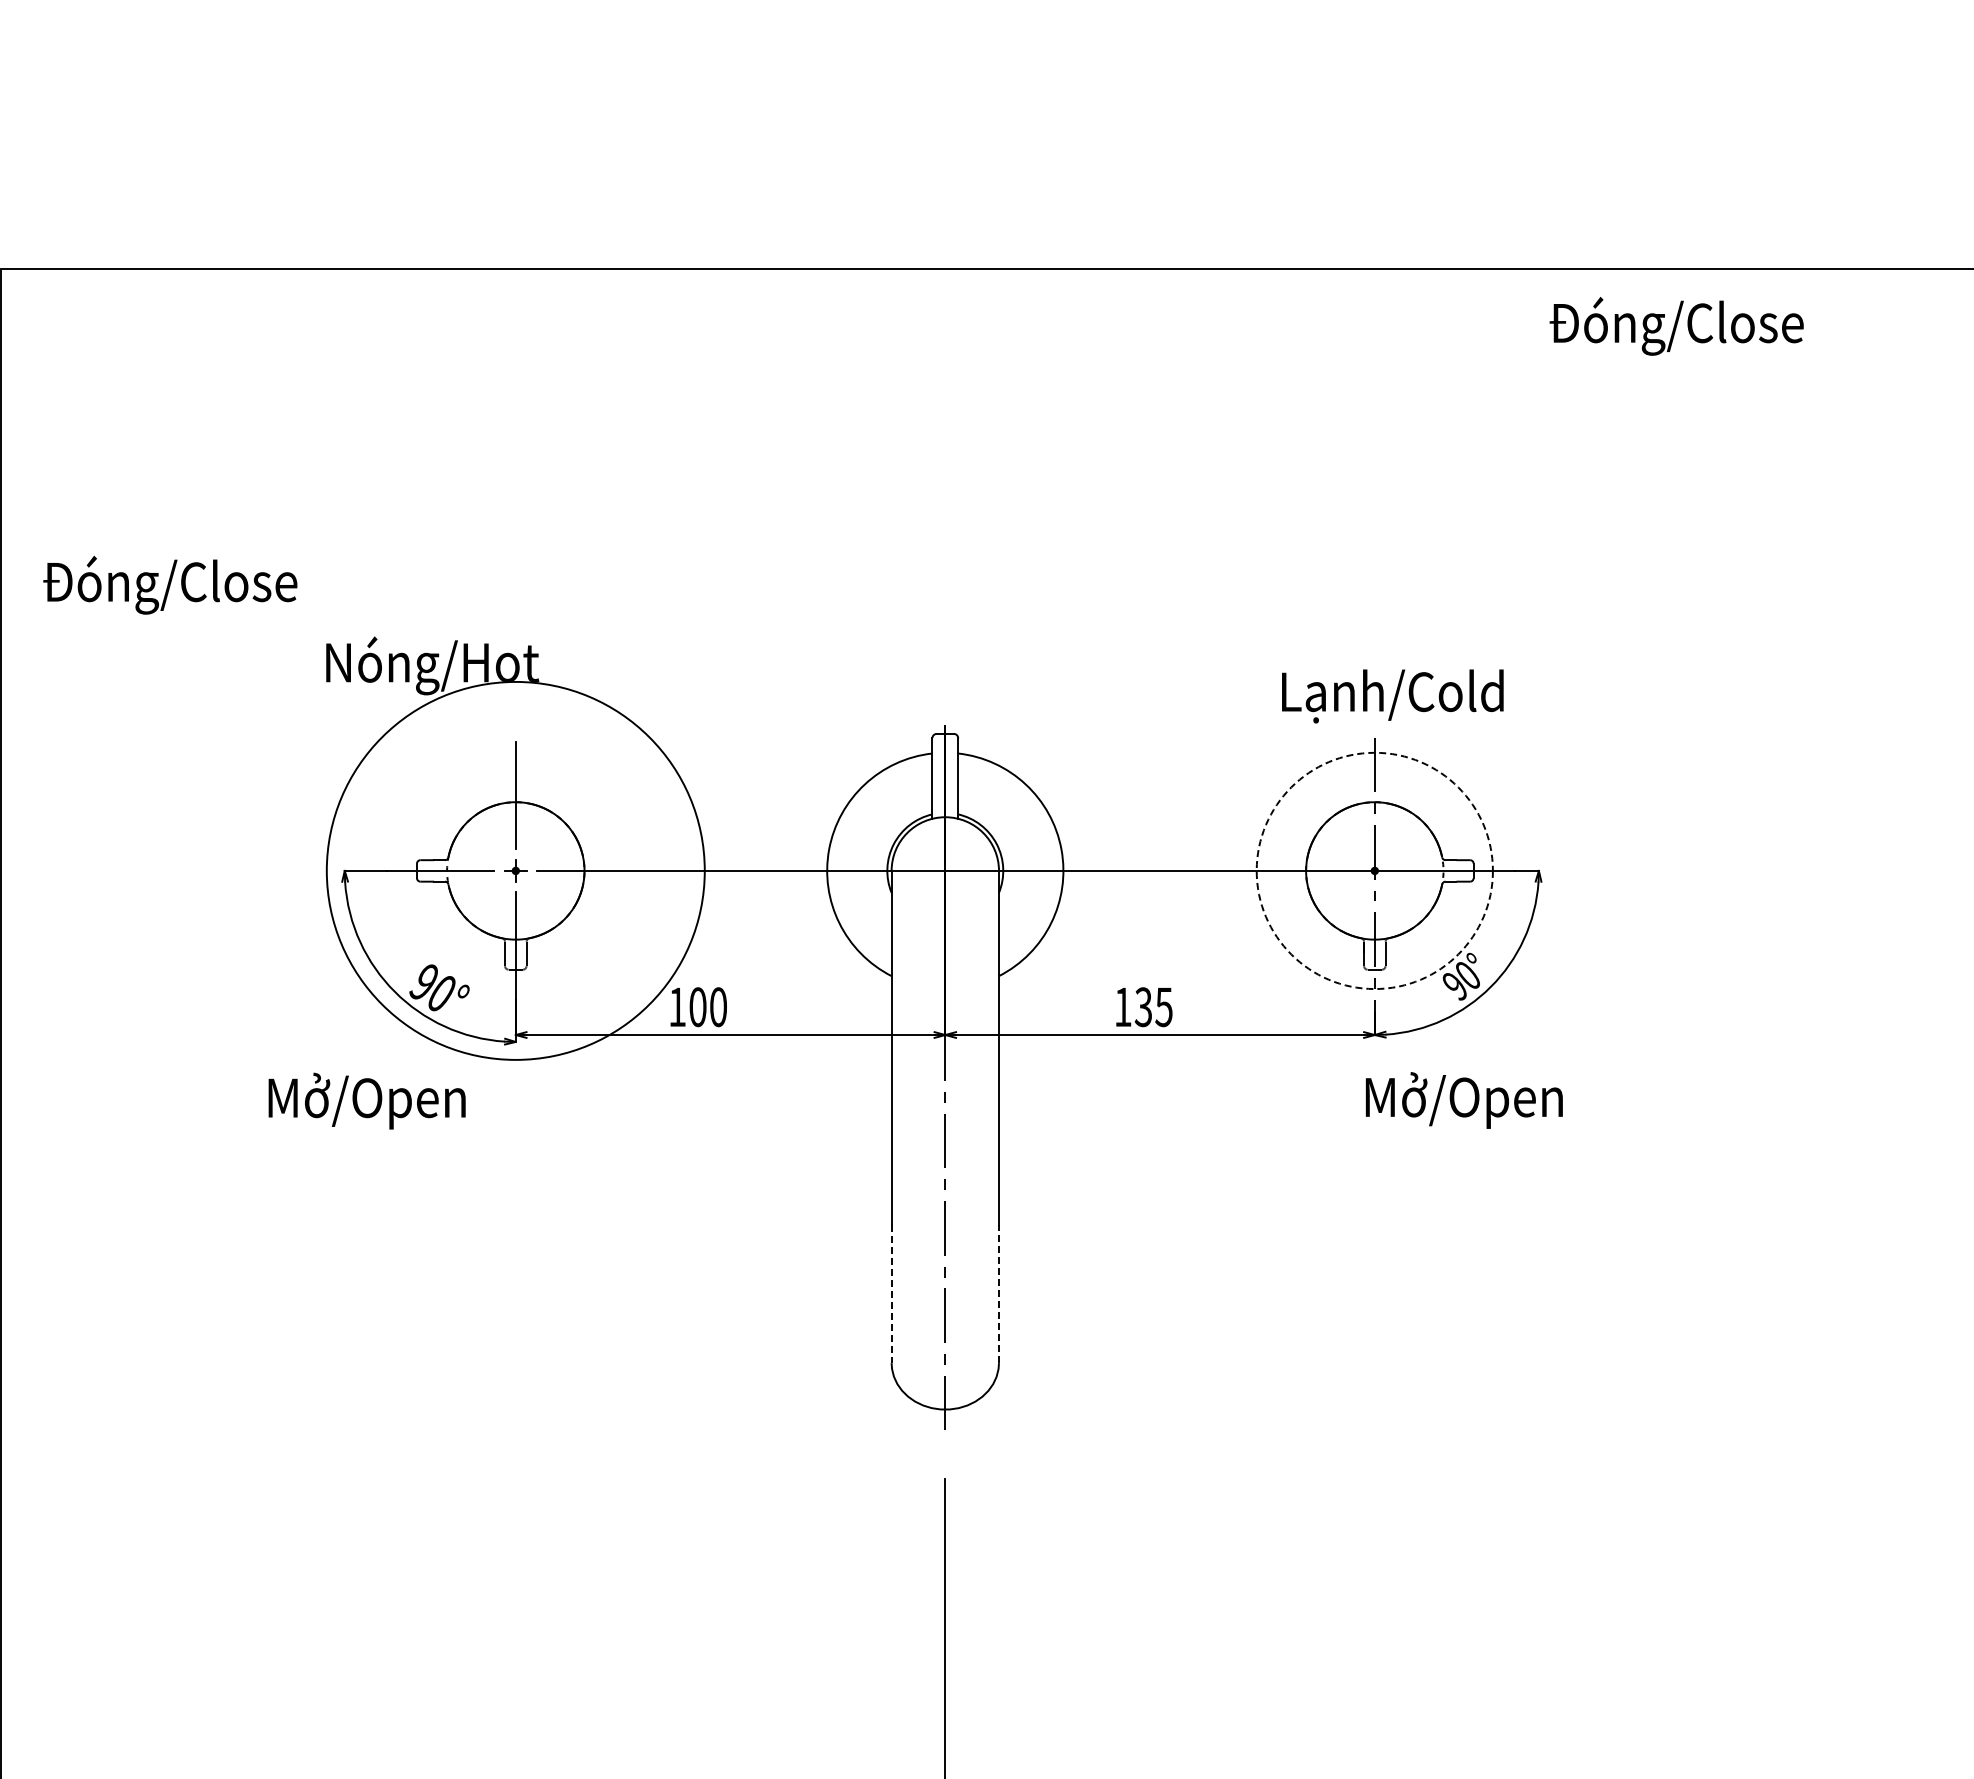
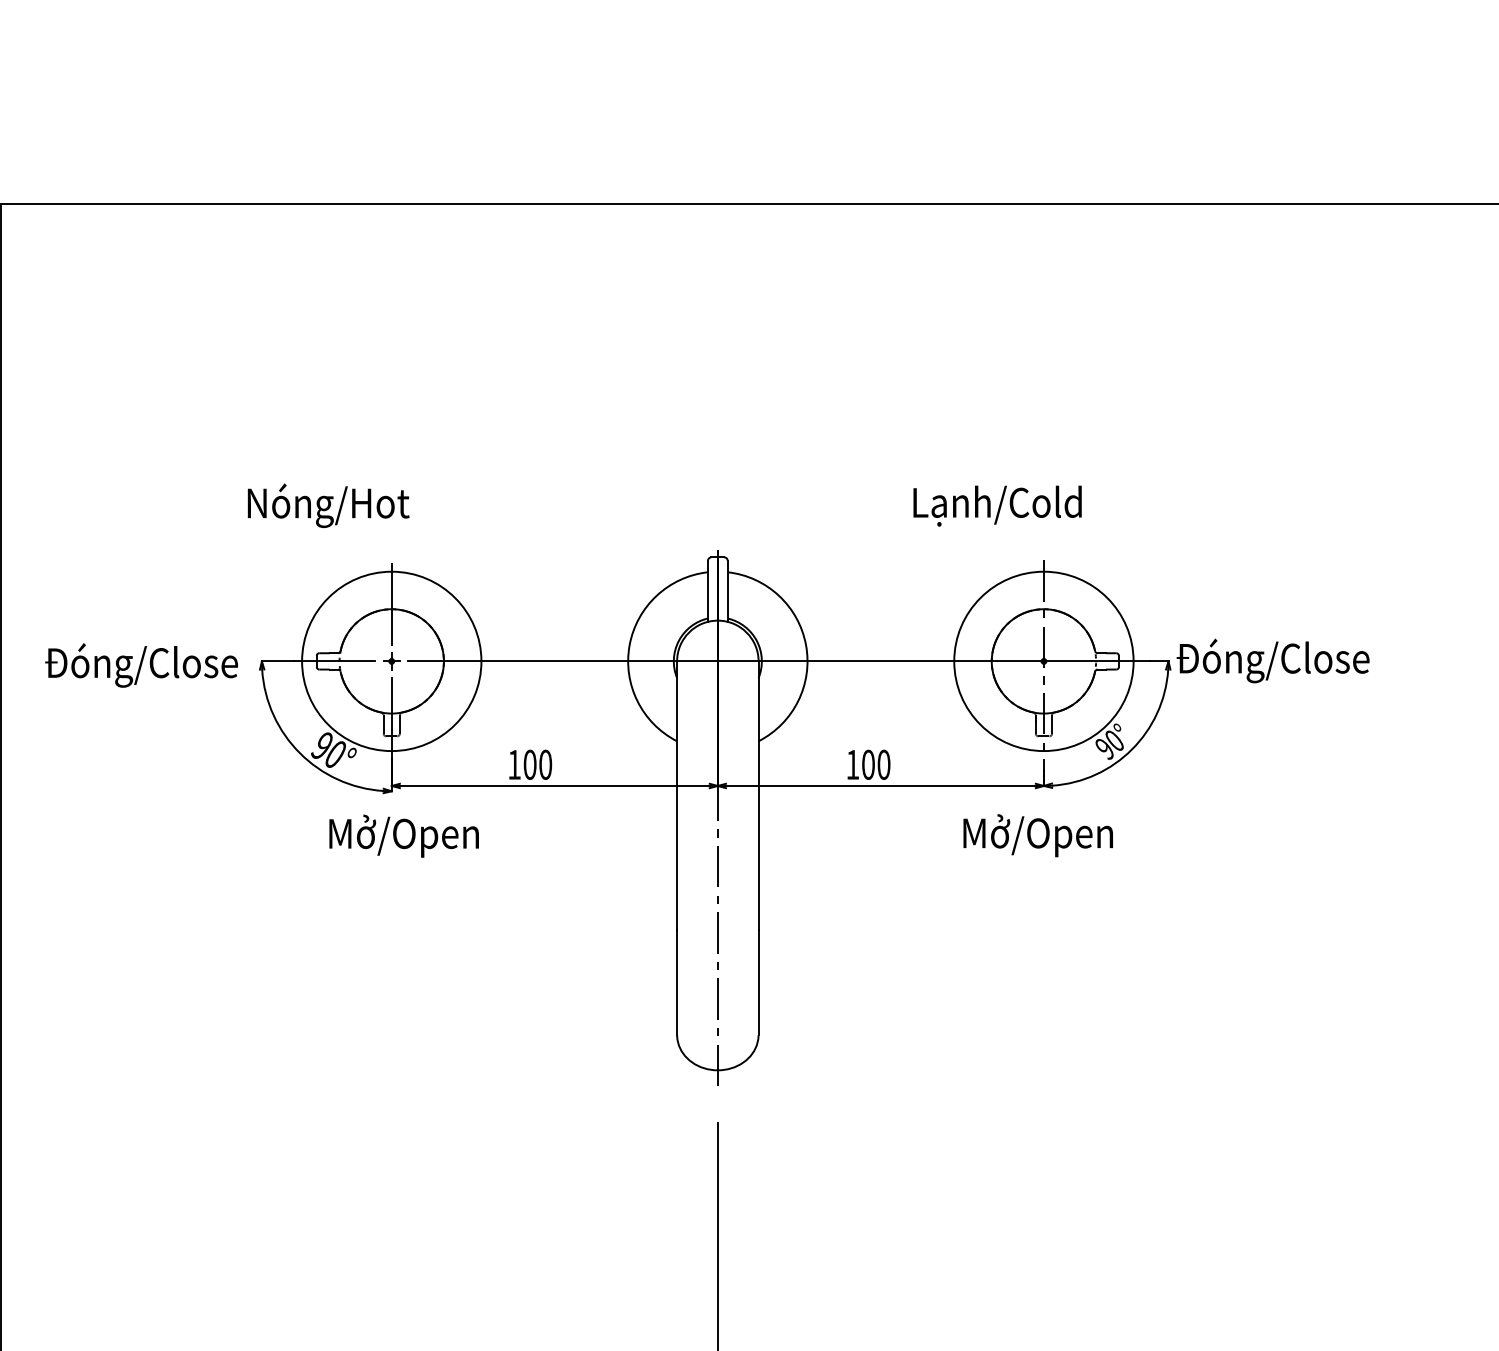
text: (1676, 326) -> (1272, 661), moved
text: (170, 584) -> (141, 664), moved
text: (1392, 696) -> (997, 506), moved
circle: (515, 870) -> (391, 661), size x0.62
circle: (1374, 870) -> (1043, 661), dashed -> solid
text: (1153, 1007) -> (875, 765), 135 -> 100
text: (366, 1100) -> (403, 835), moved
text: (1463, 1100) -> (1037, 835), moved
line: (891, 1294) -> (676, 982), dashed -> solid
line: (999, 1294) -> (758, 982), dashed -> solid

